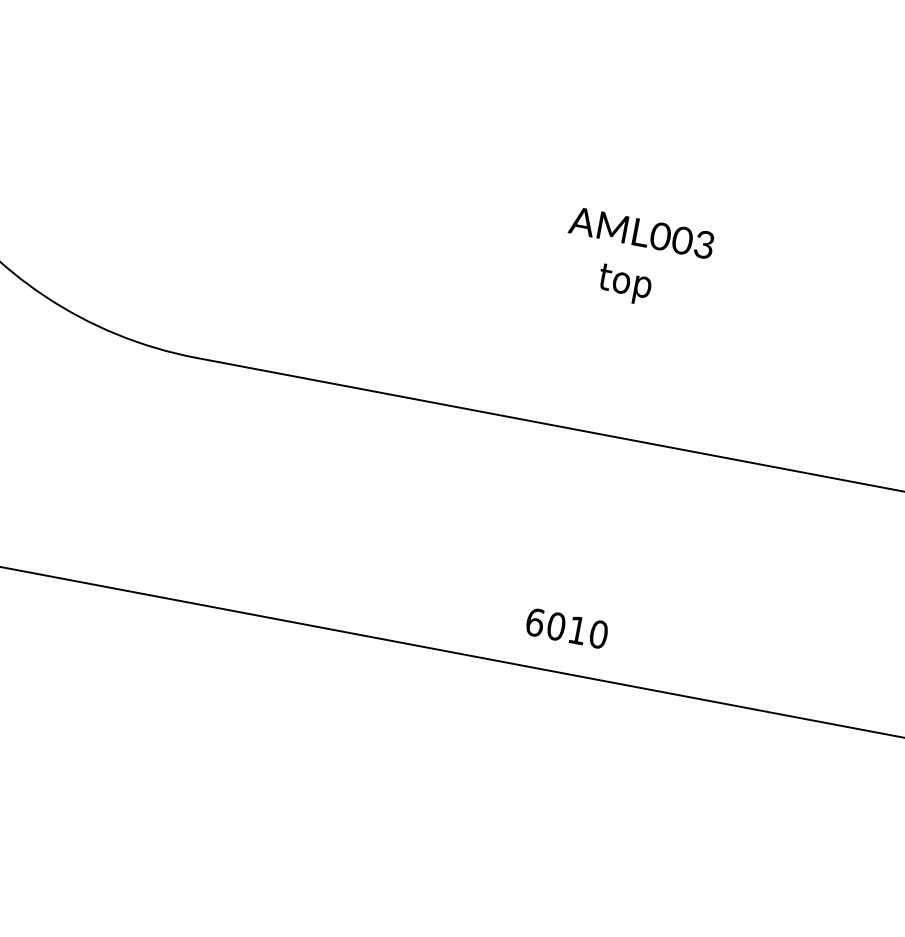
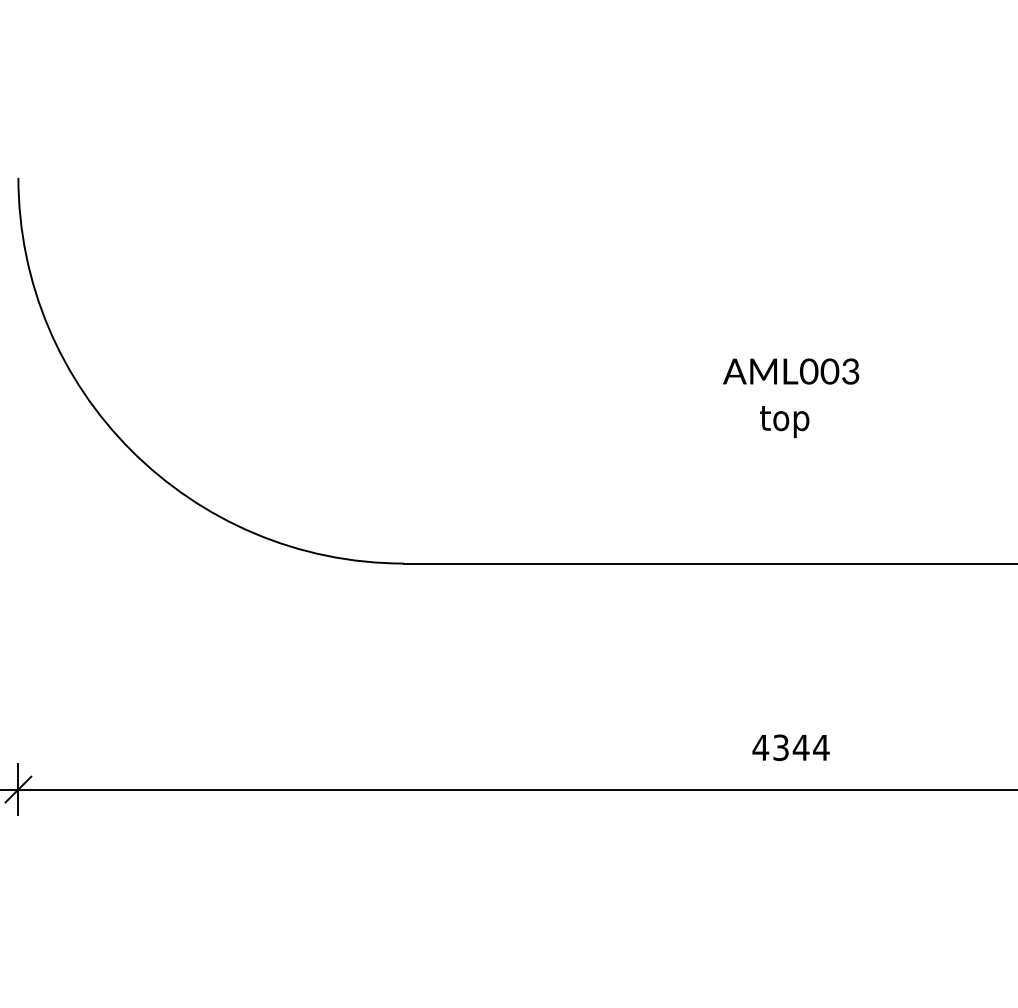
text: (566, 628) -> (790, 747), 6010 -> 4344

